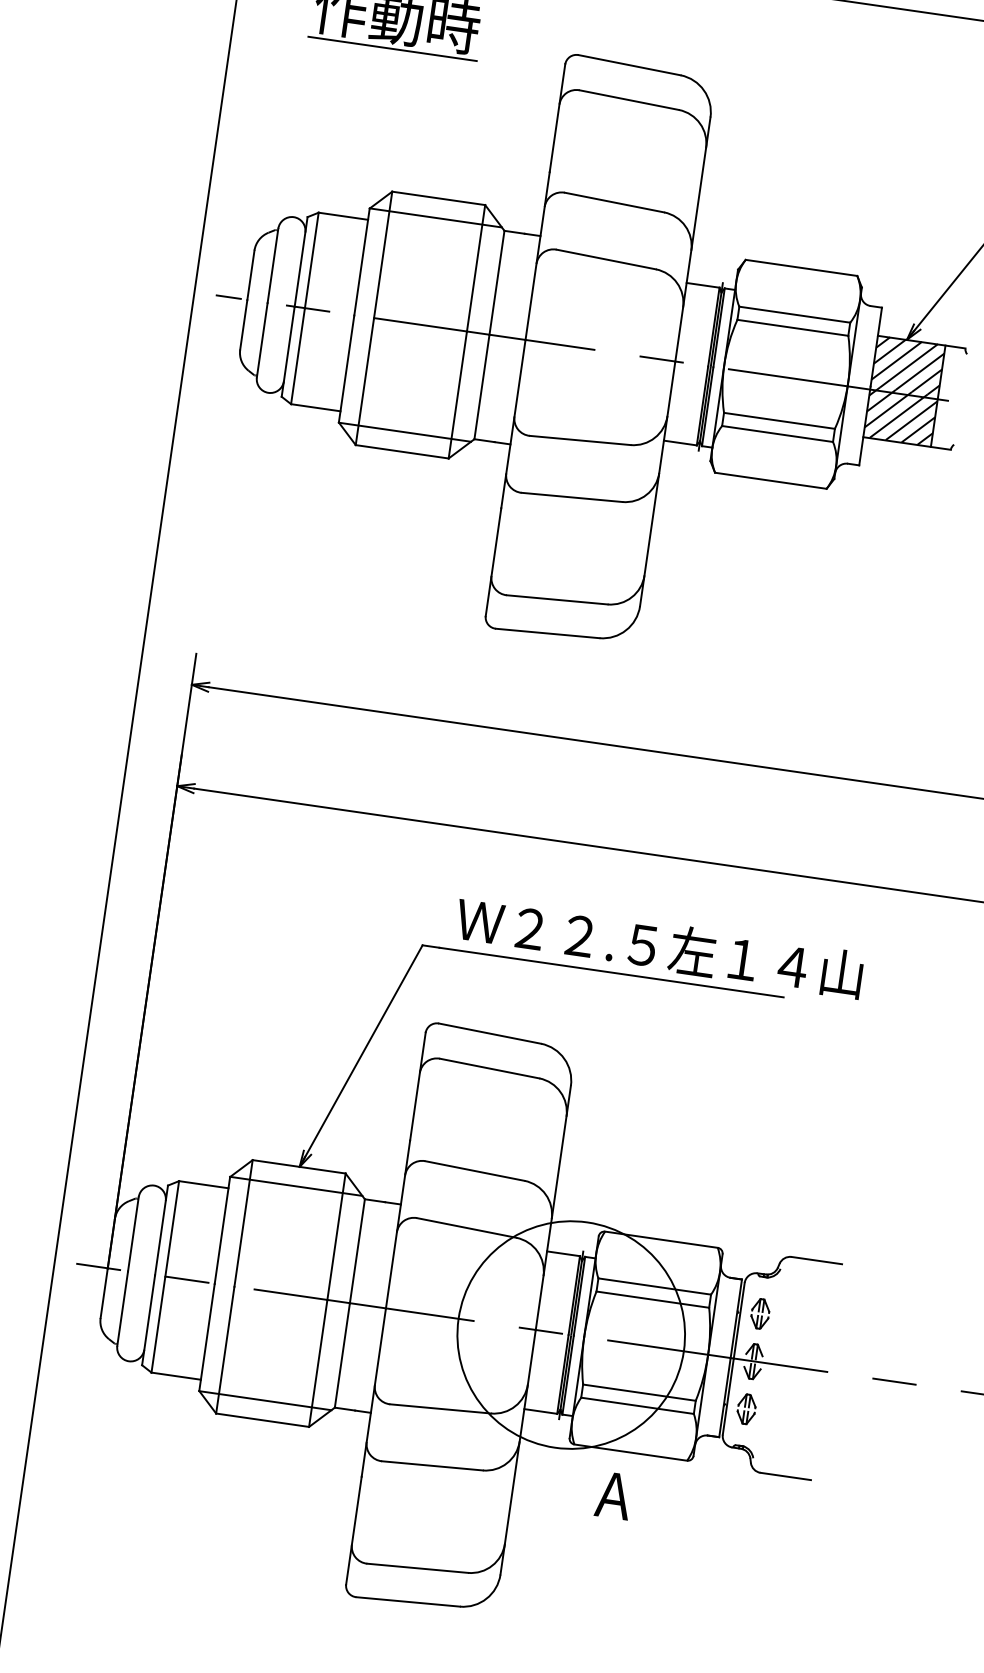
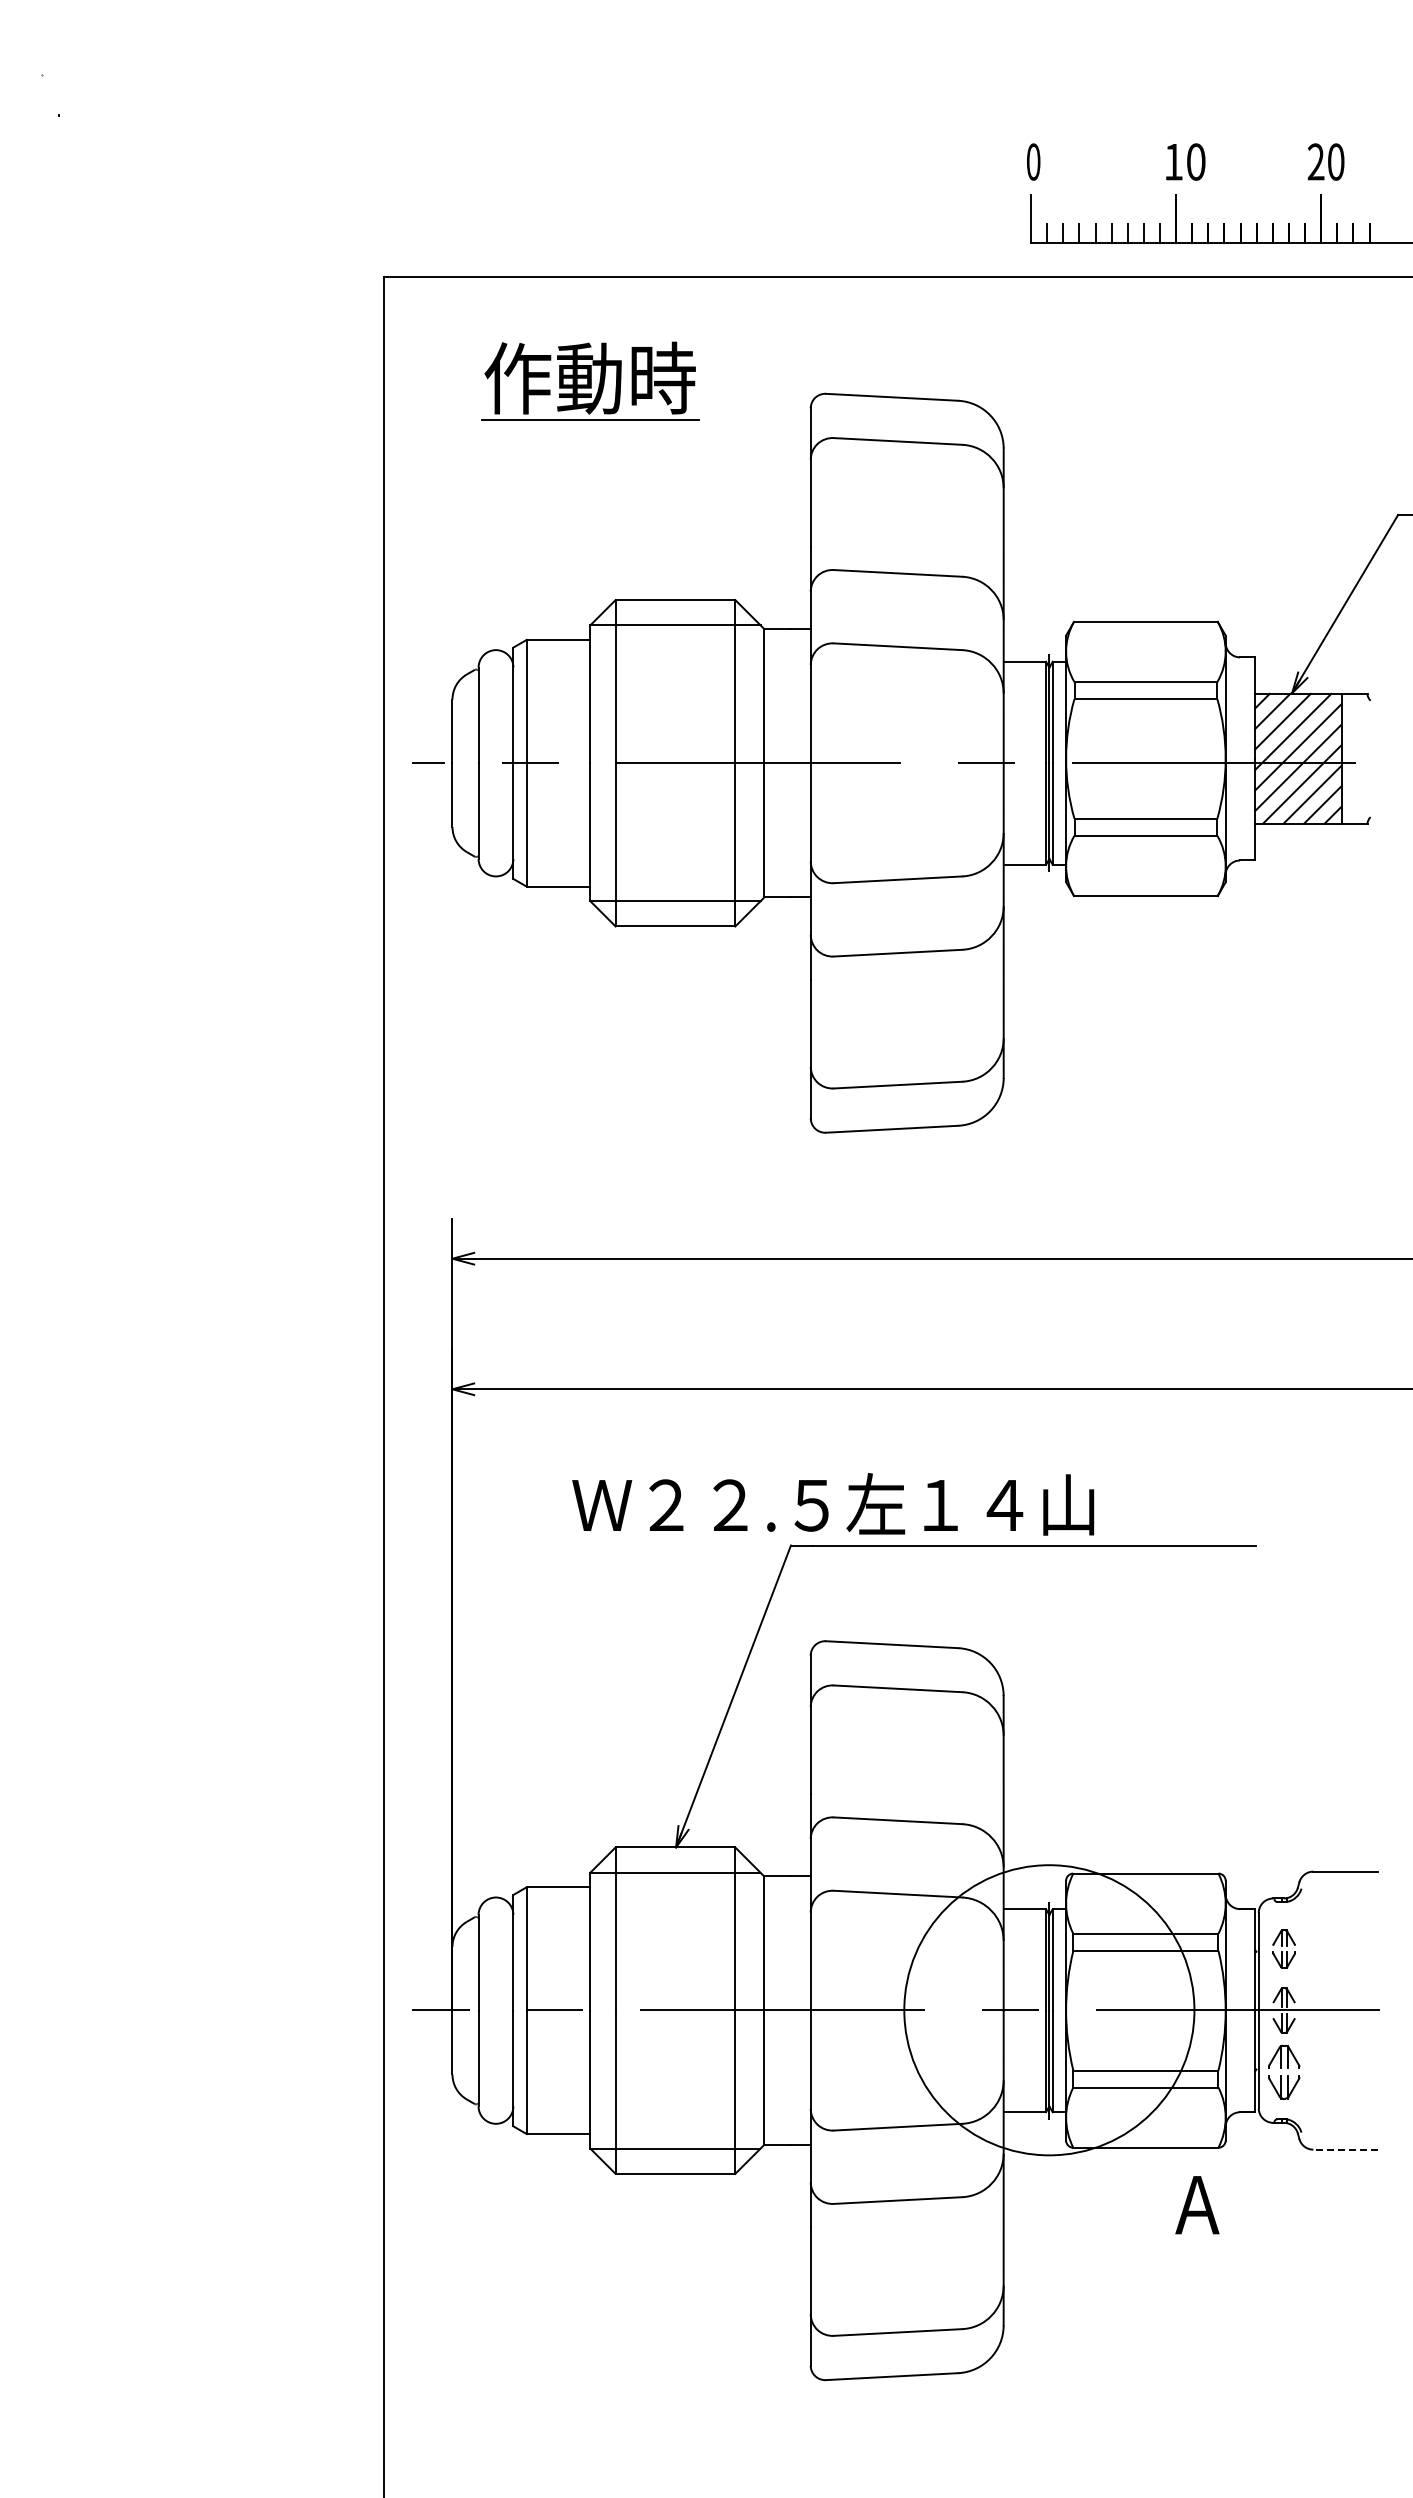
text: (659, 946) -> (833, 1504), moved
part: (746, 1408) -> (1283, 2071), size x1.4
line: (785, 1476) -> (1345, 2149), solid -> dashed
text: (613, 1495) -> (1197, 2205), moved

